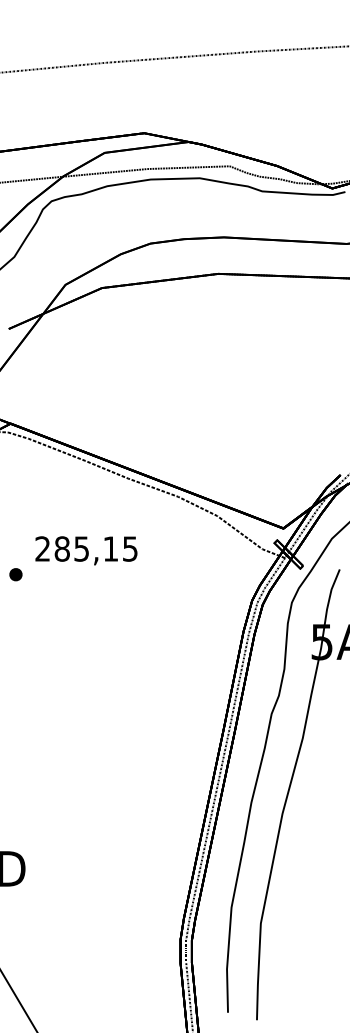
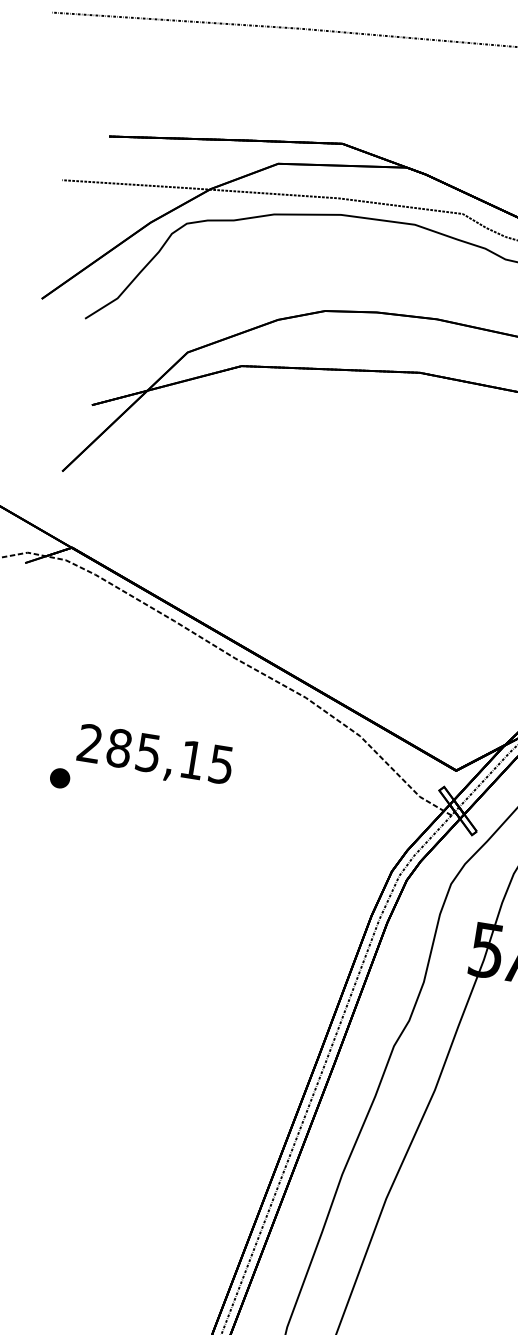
part: (15, 574) -> (59, 777), moved

